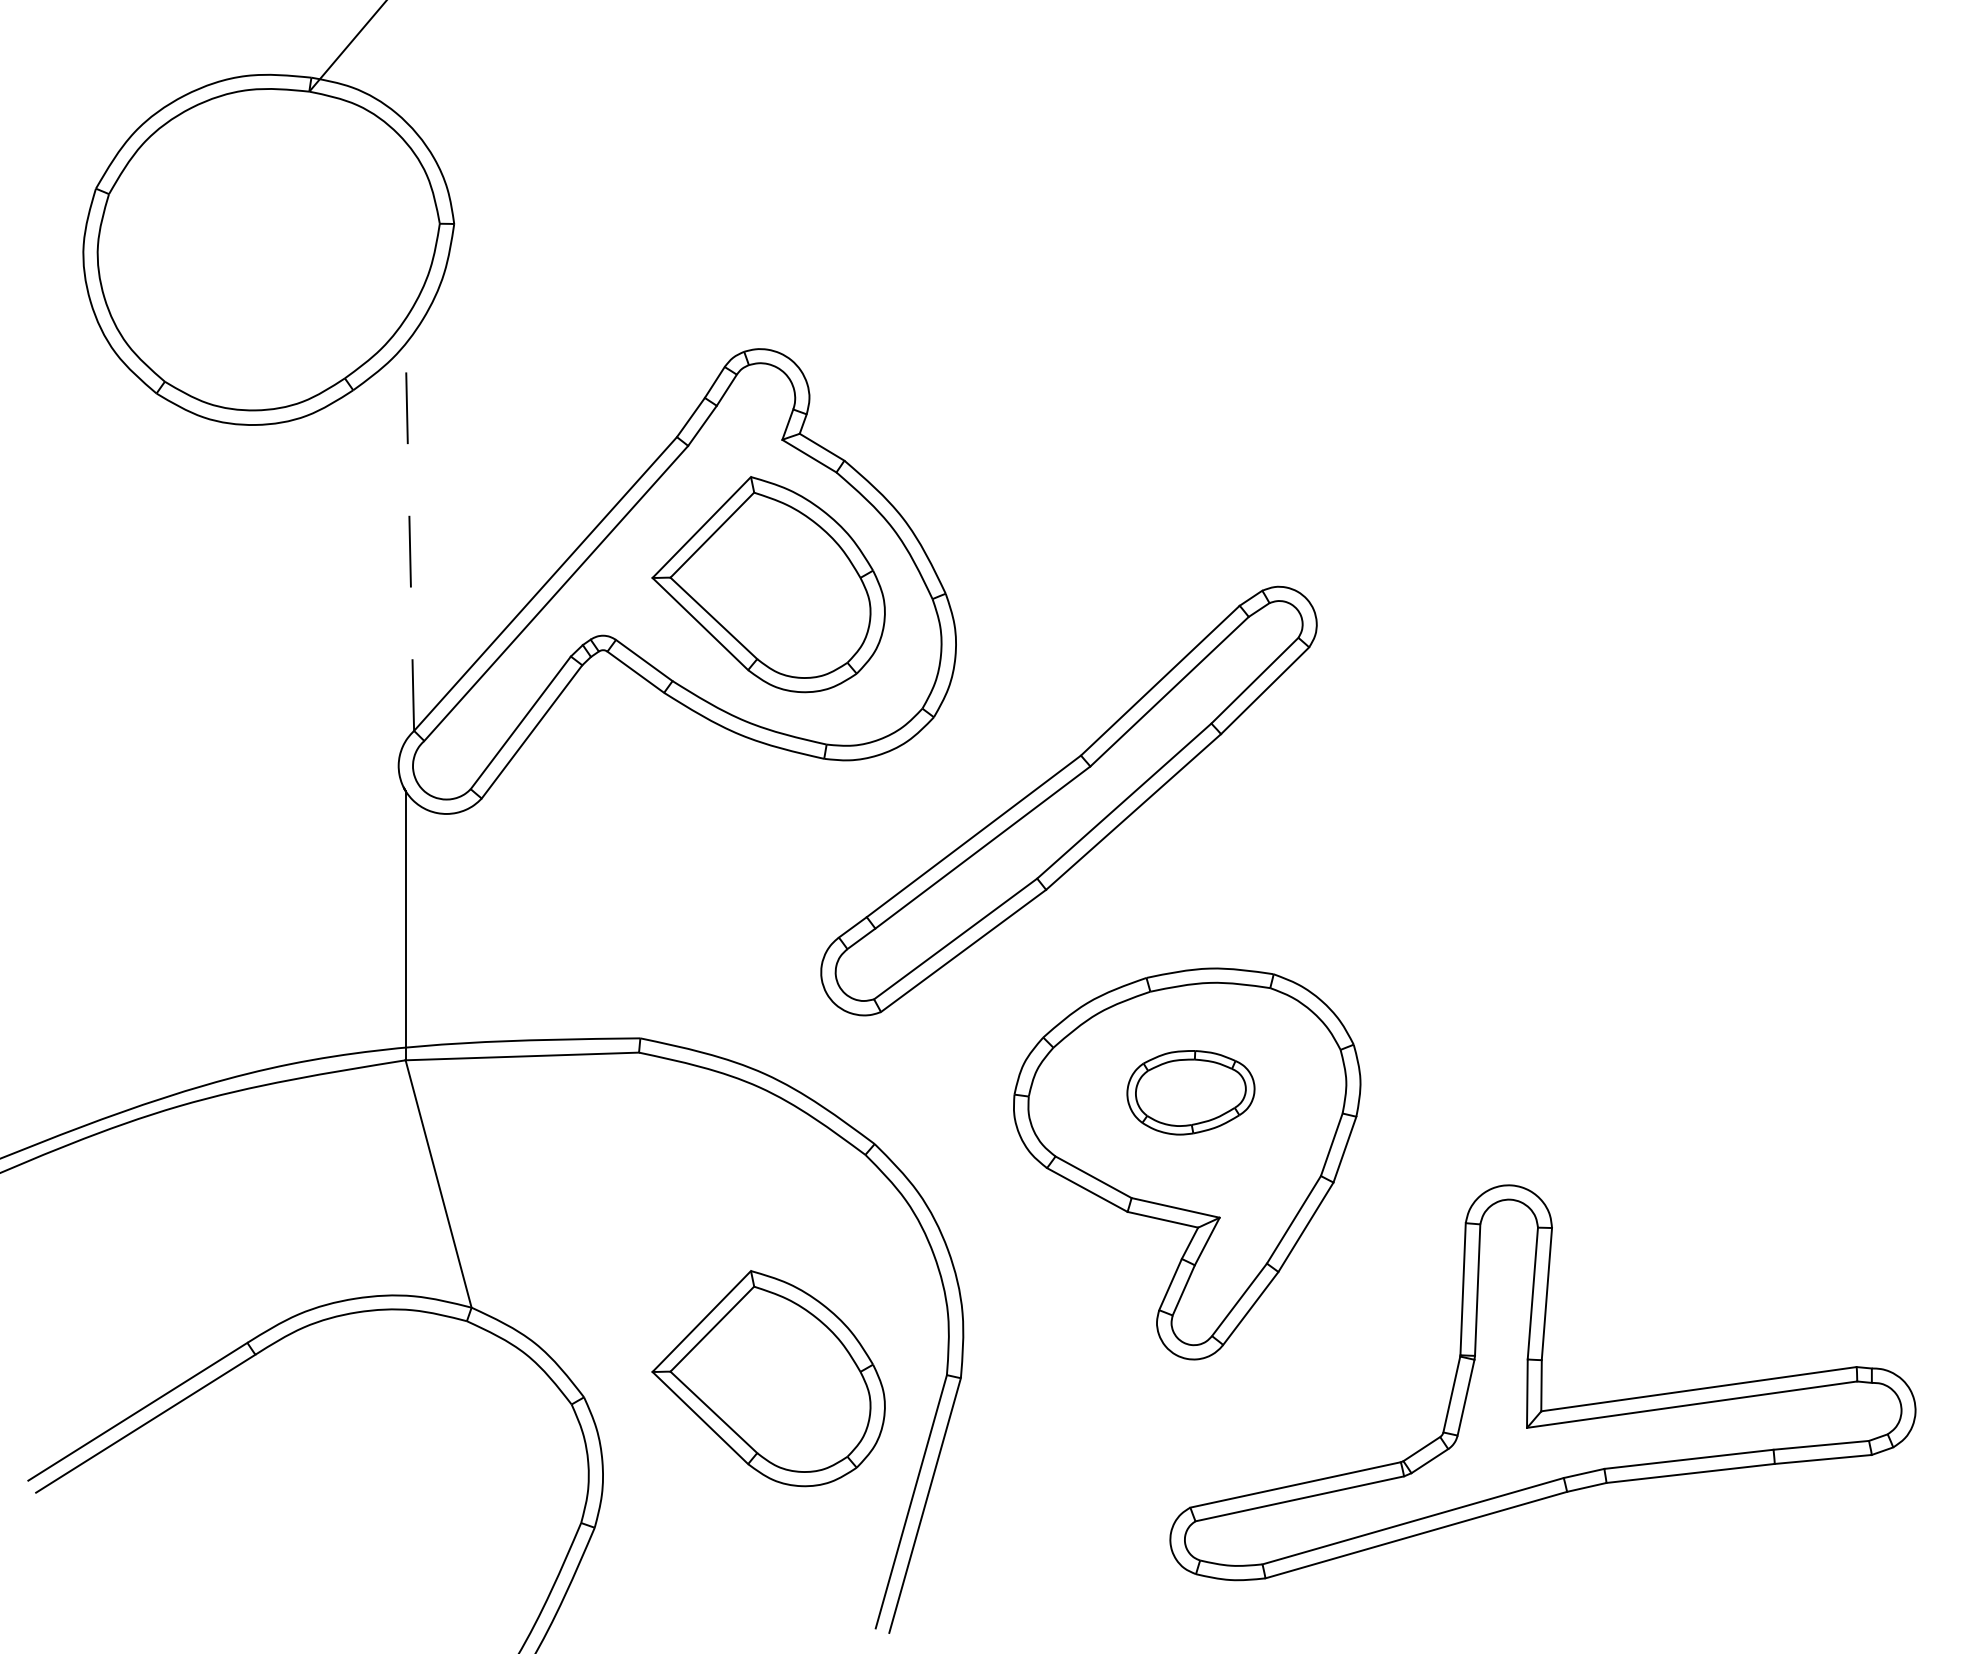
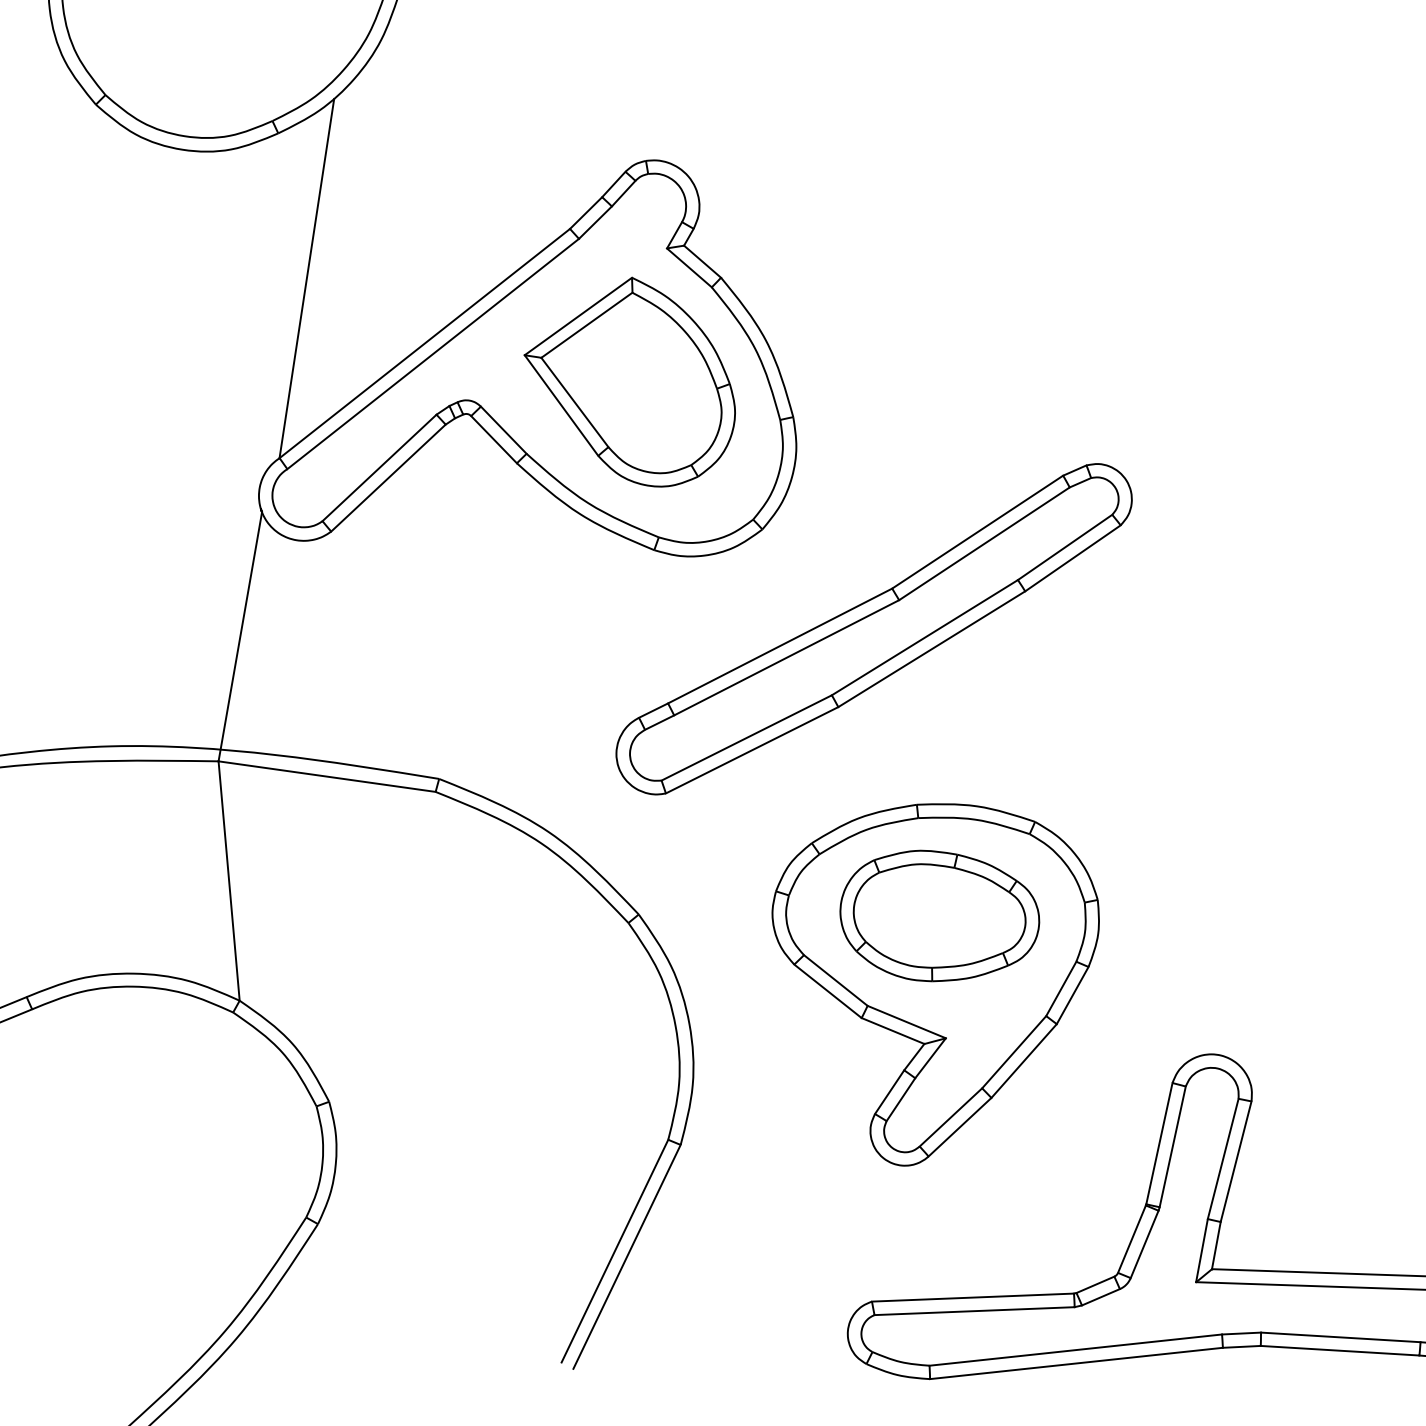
line: (409, 537) -> (306, 278), dashed -> solid
part: (1190, 1092) -> (939, 917), size x1.67
part: (768, 1378) -> (502, 1114), removed

